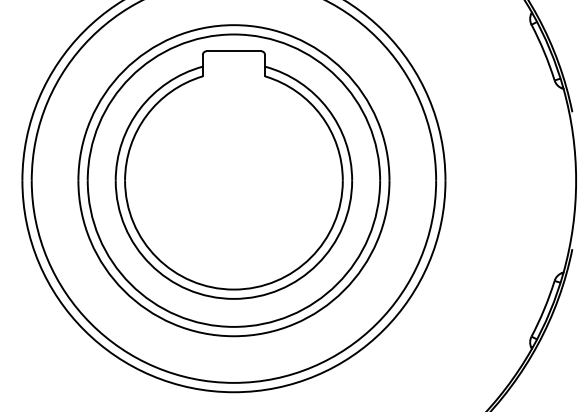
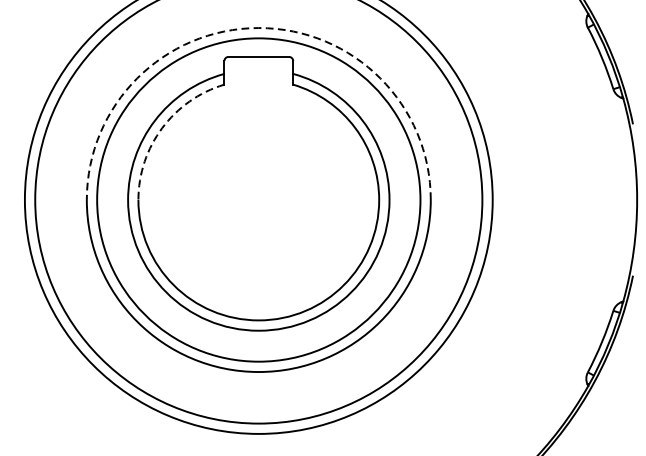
arc: (233, 25) -> (258, 28), solid -> dashed
arc: (146, 115) -> (162, 127), solid -> dashed

